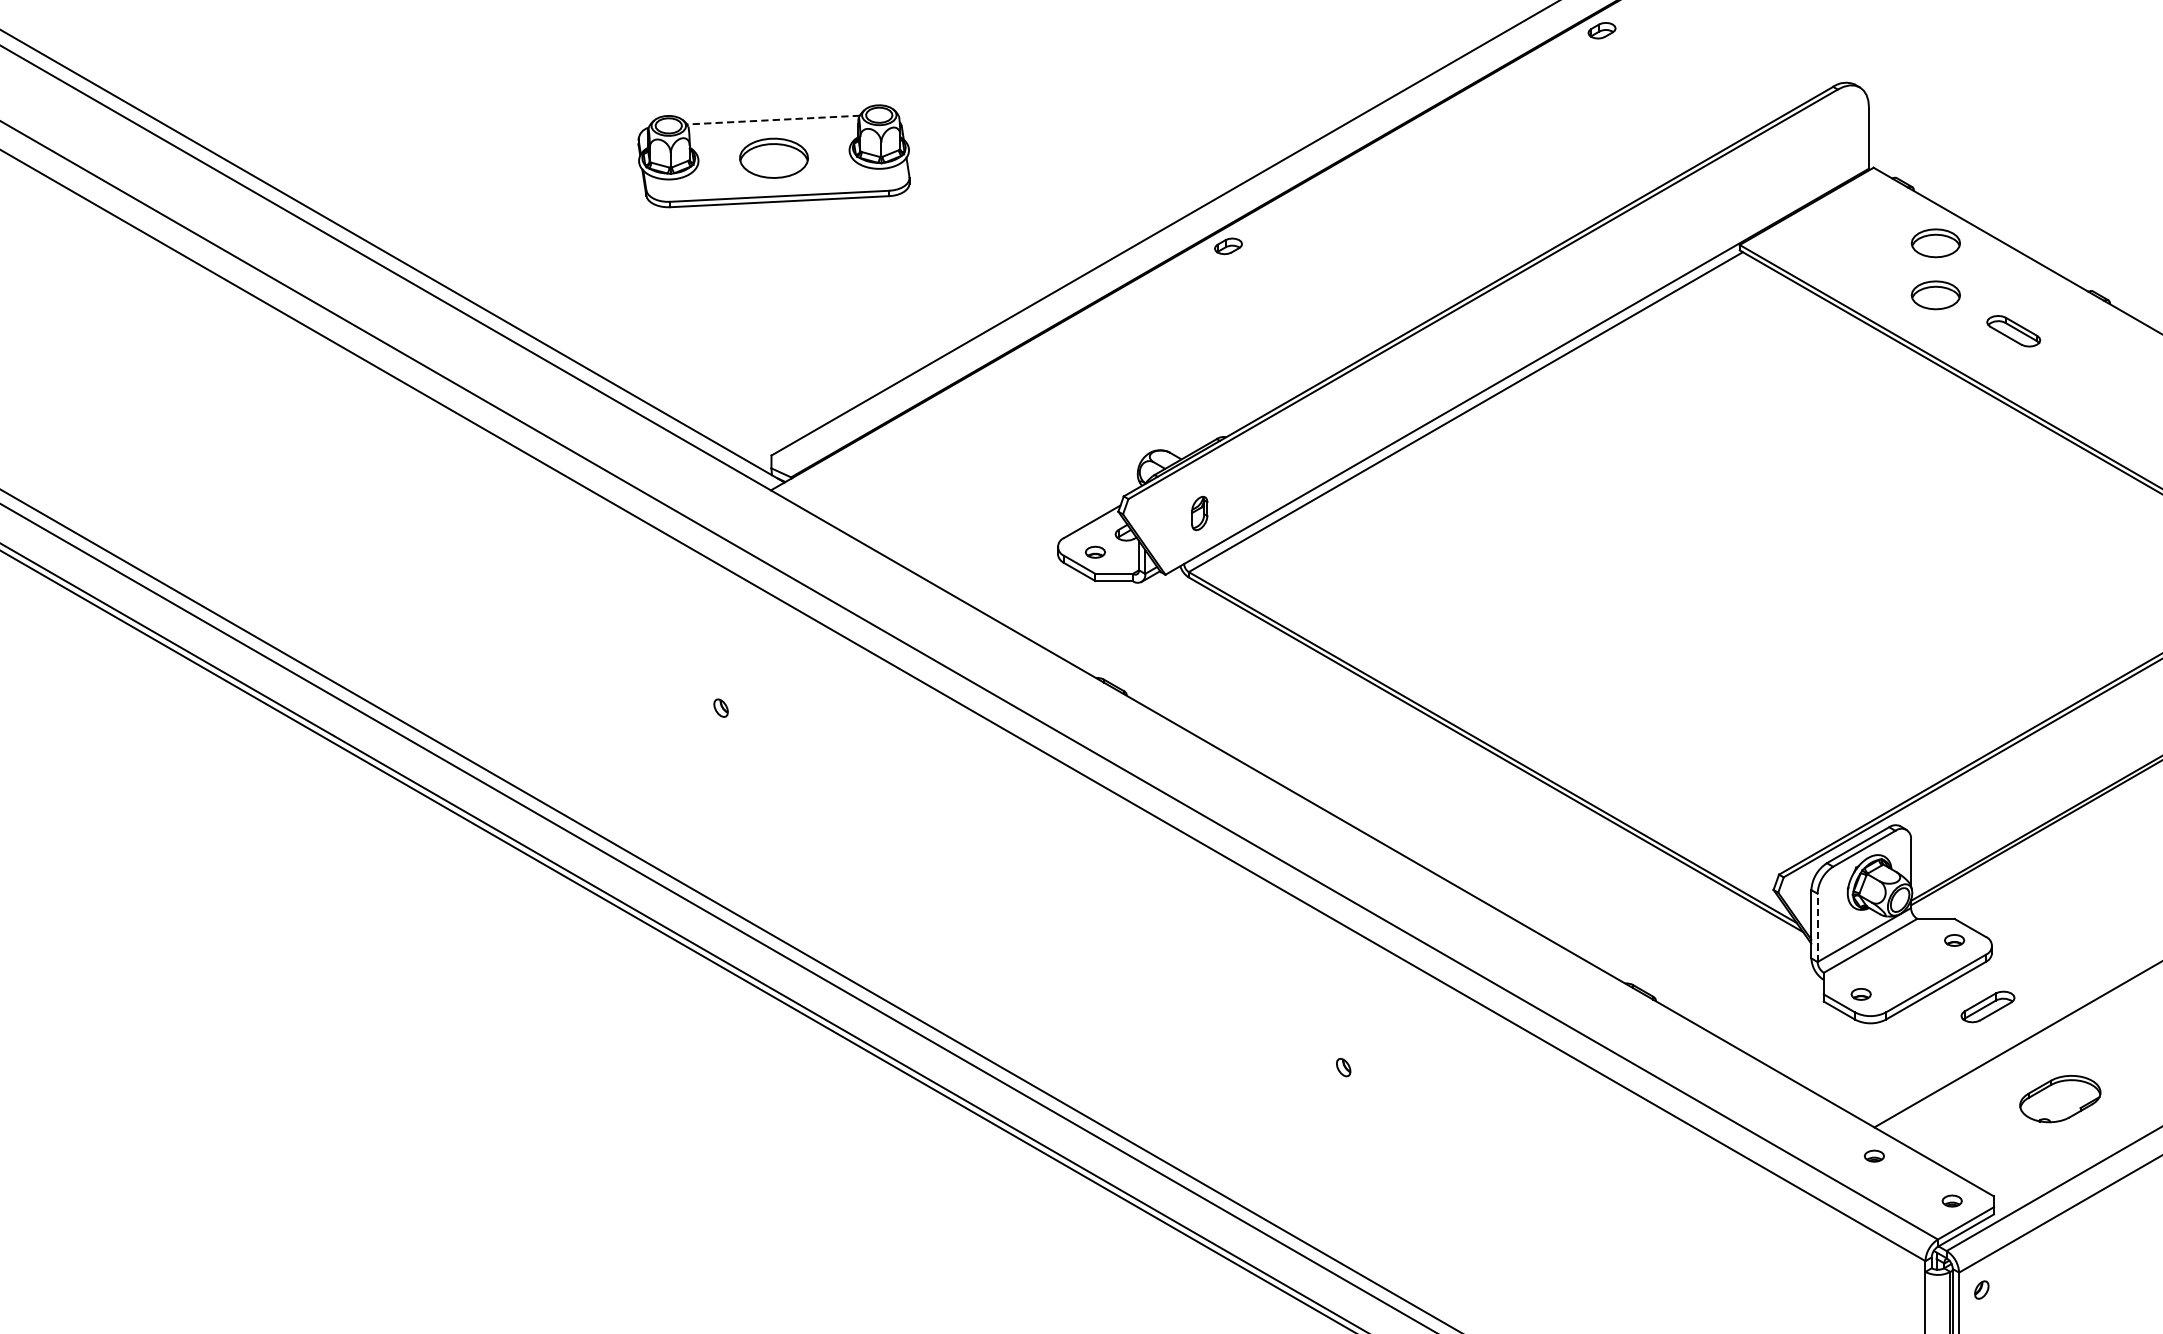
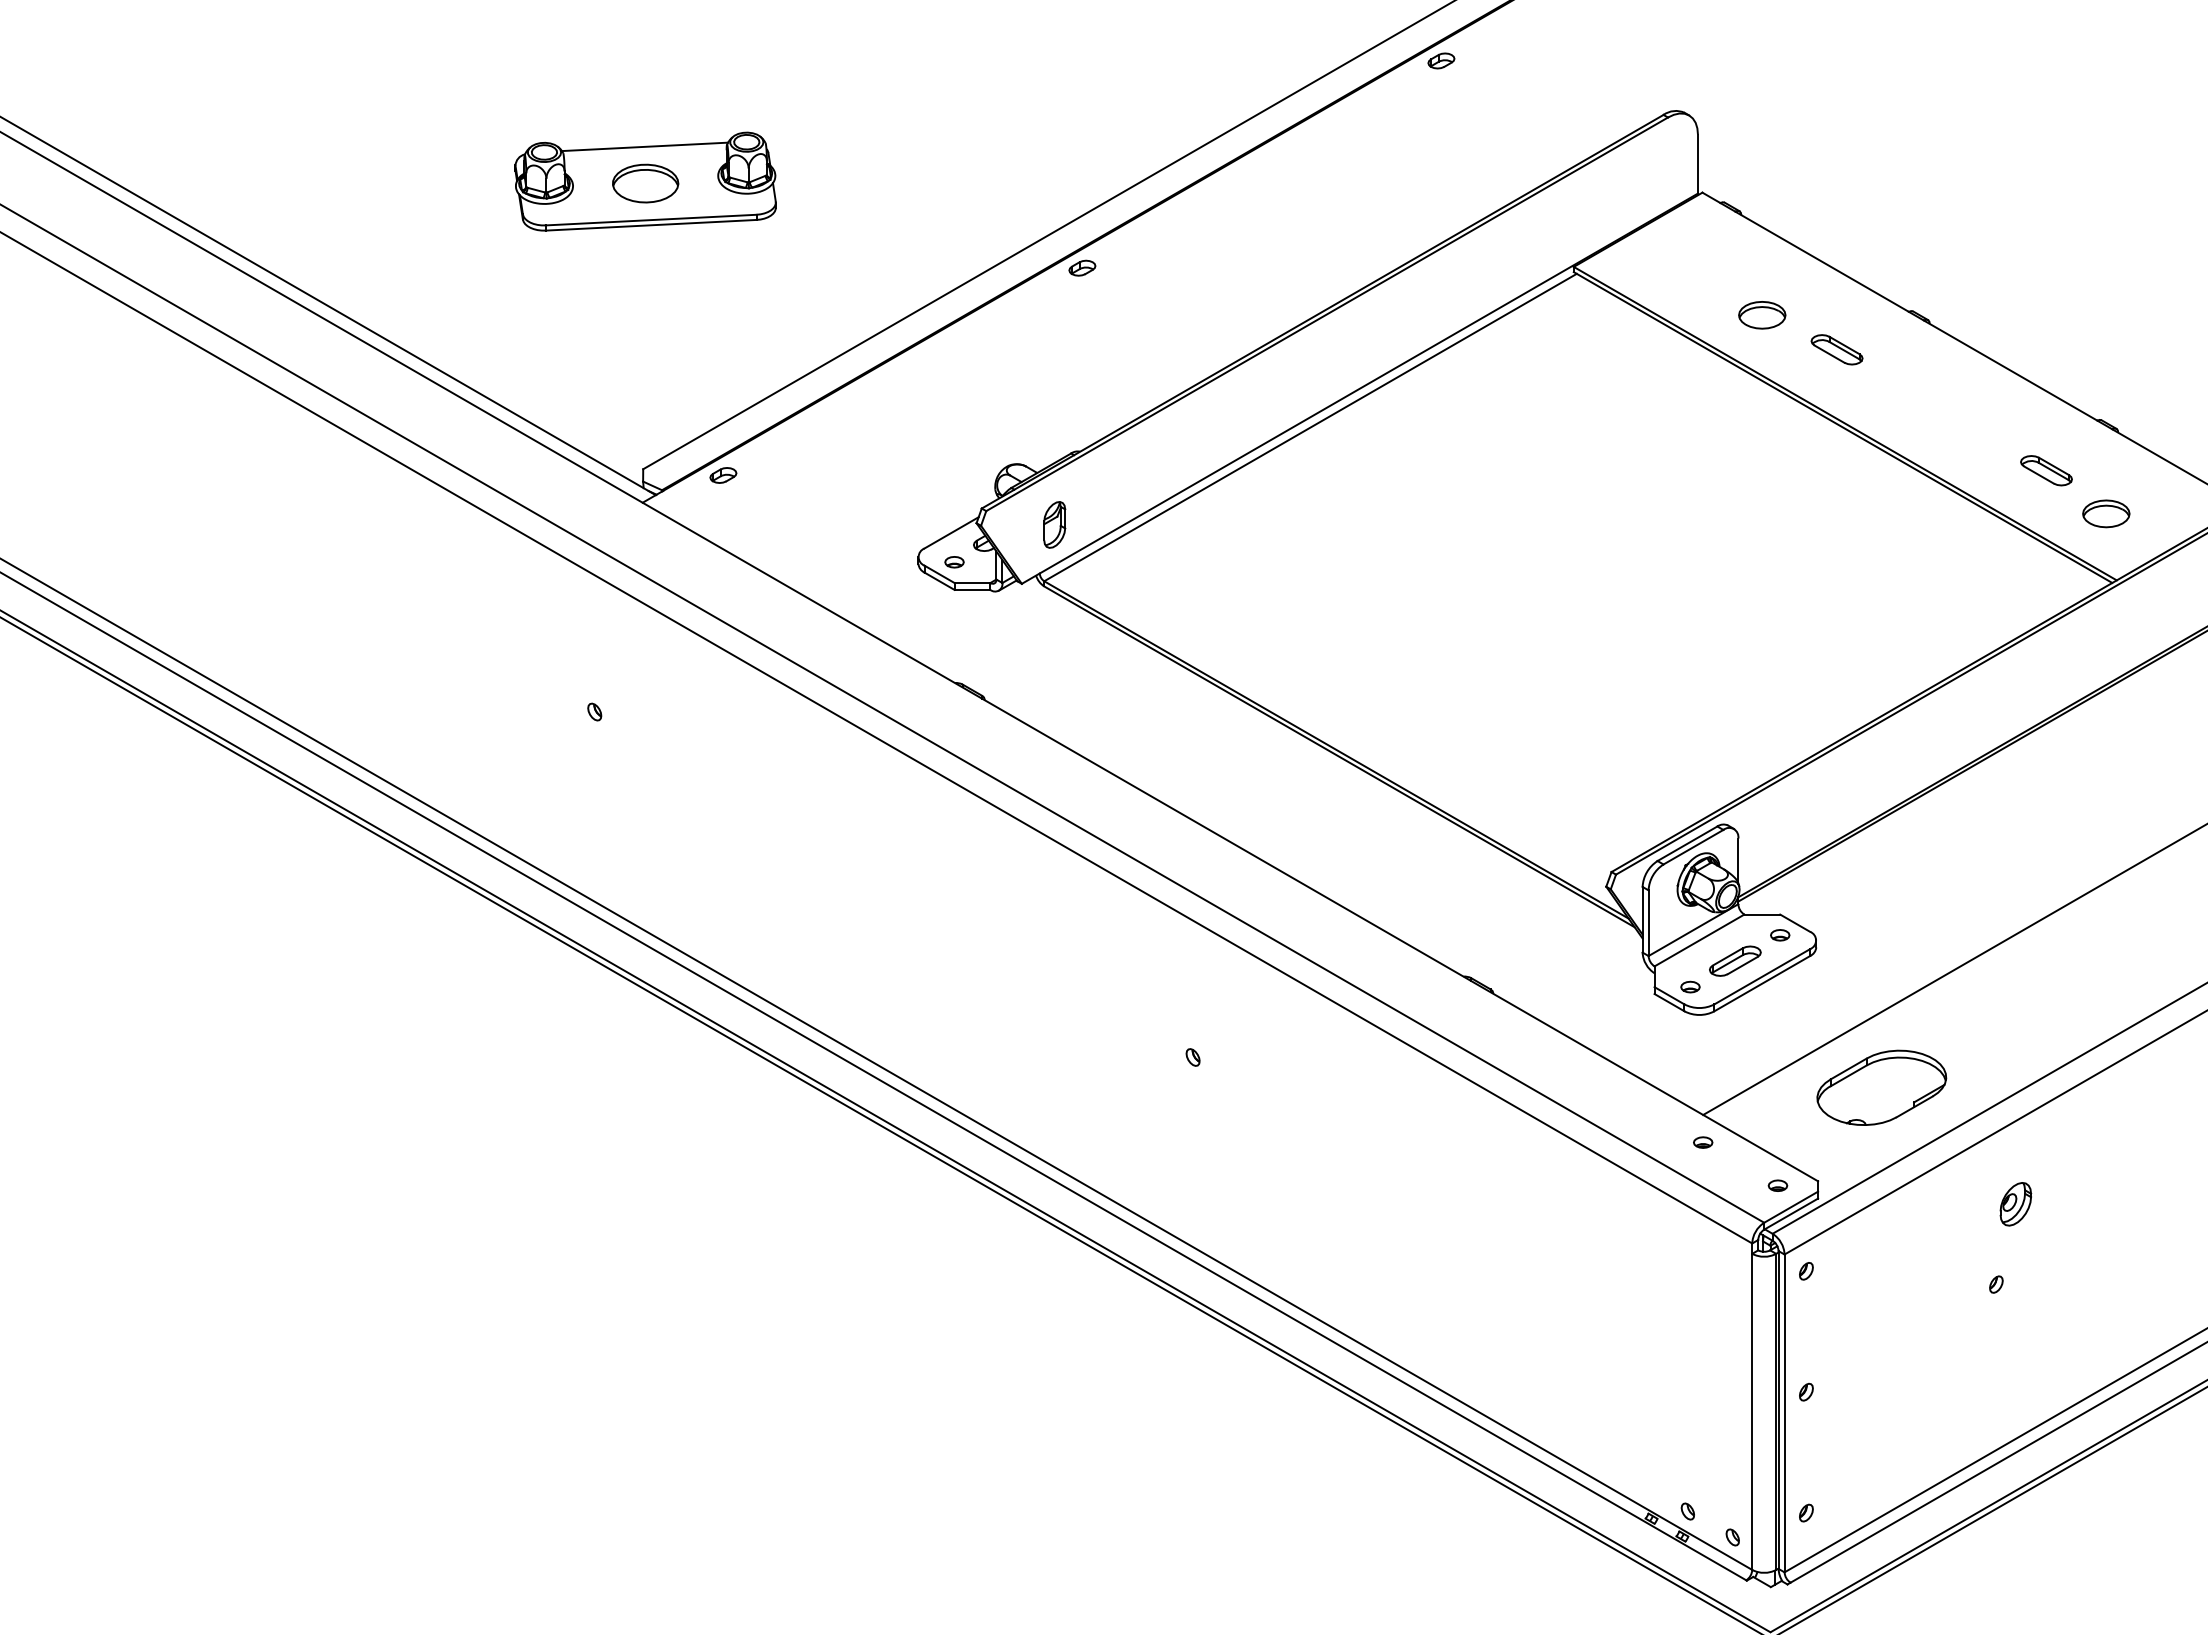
line: (772, 119) -> (644, 146), dashed -> solid
part: (1936, 243) -> (1762, 265), removed
part: (855, 462) -> (723, 475), added
part: (1199, 513) -> (1054, 524), size x1.43
line: (1817, 928) -> (1648, 923), dashed -> solid
part: (1988, 1006) -> (1735, 960), moved
part: (2059, 1098) -> (1881, 1087), size x1.67

